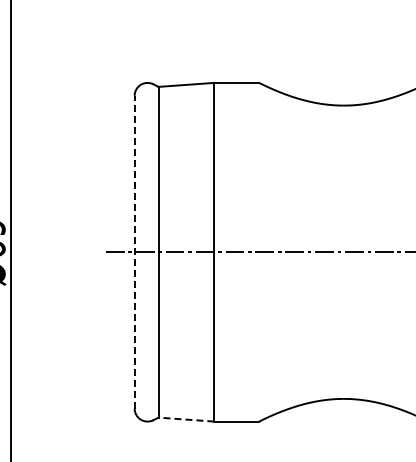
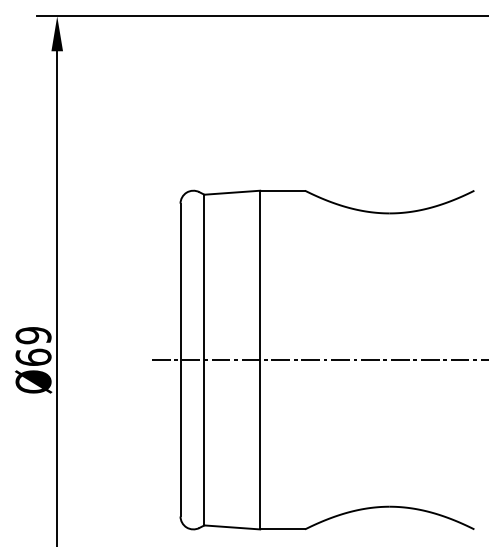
line: (134, 251) -> (180, 359), dashed -> solid
line: (186, 419) -> (232, 527), dashed -> solid

